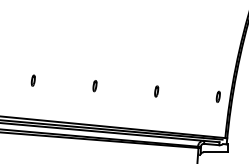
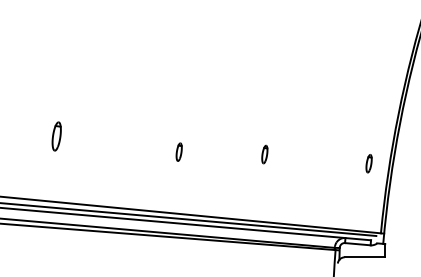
part: (32, 80) -> (54, 135), size x1.6
part: (94, 86) -> (178, 152), moved

